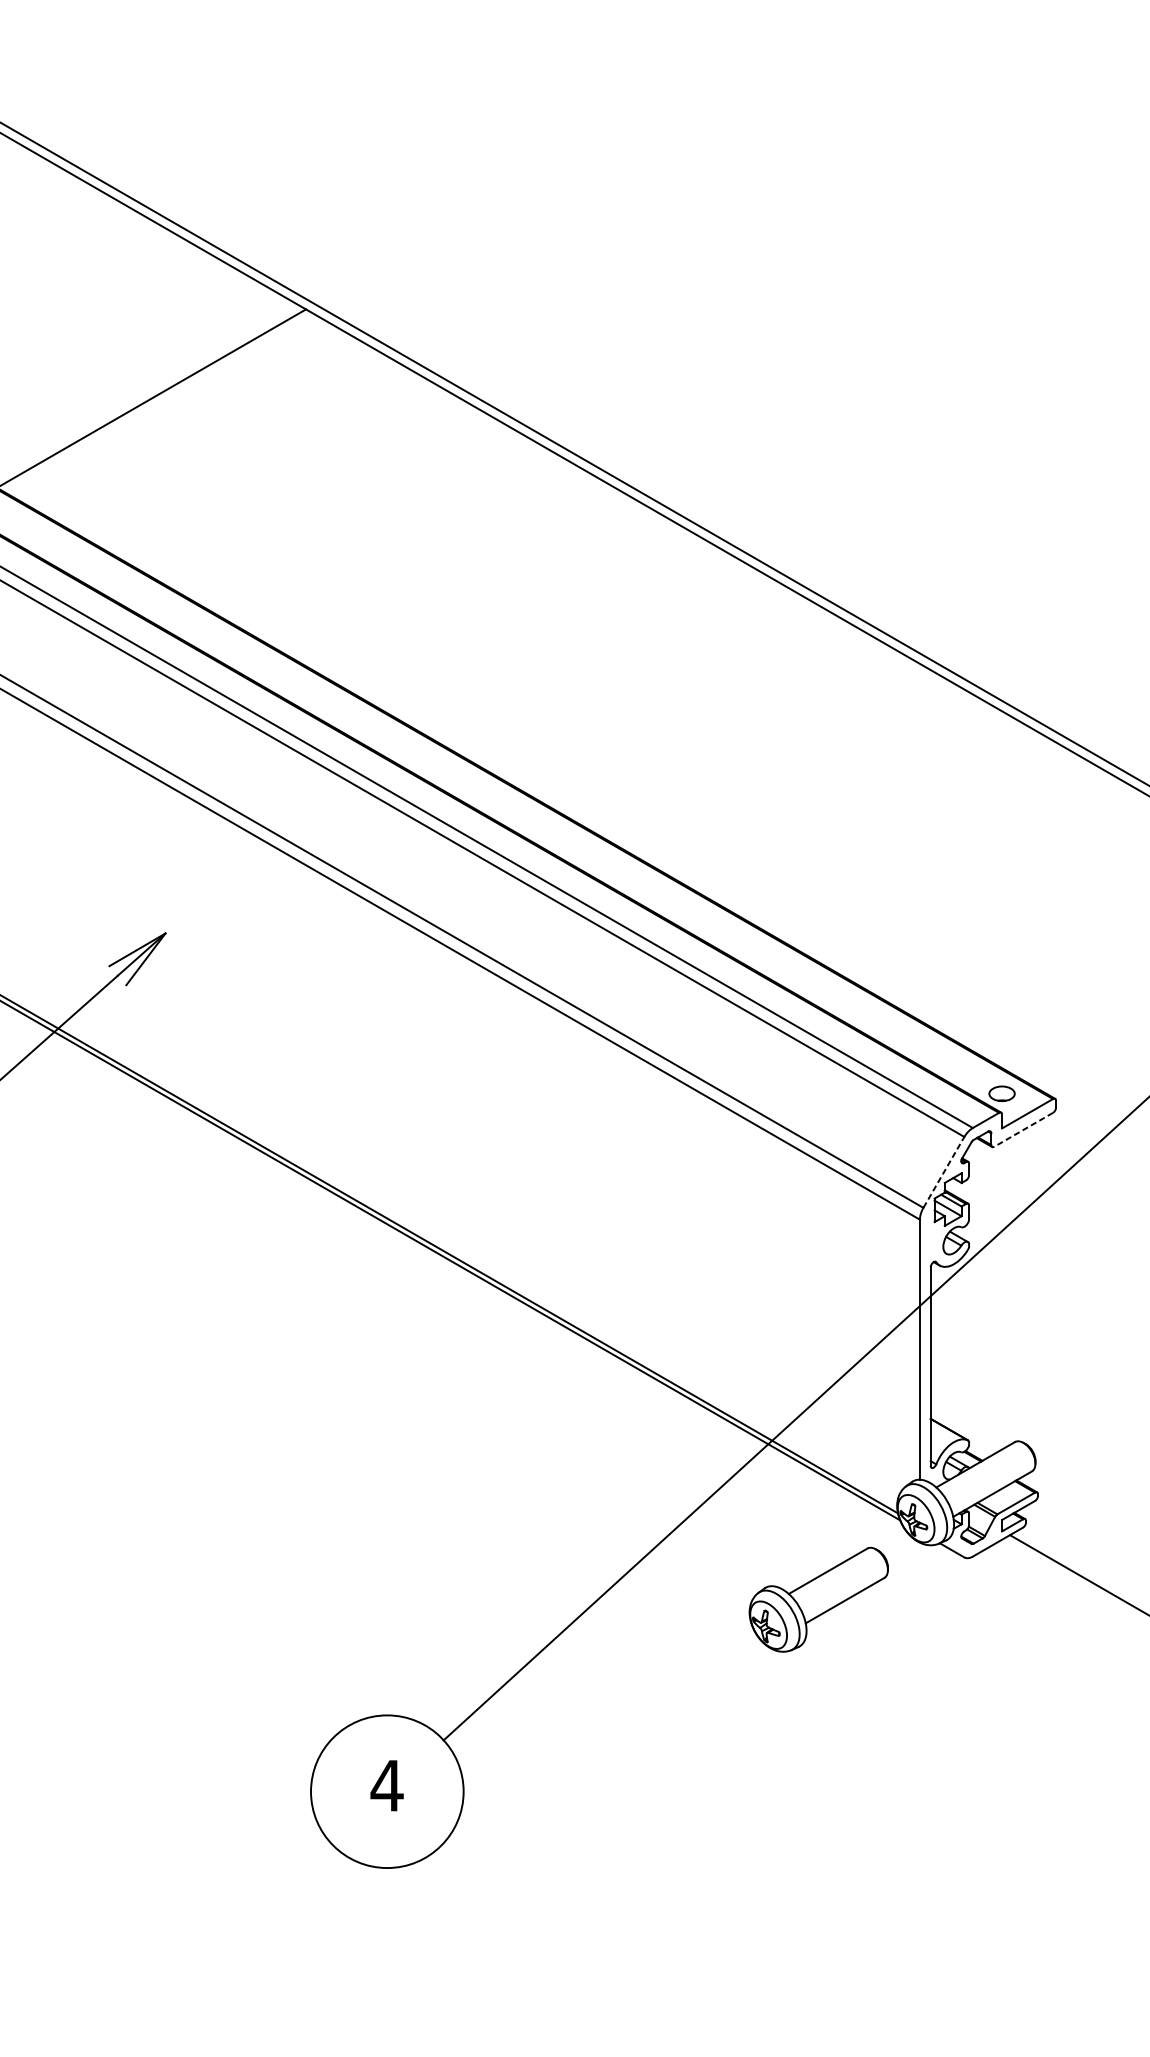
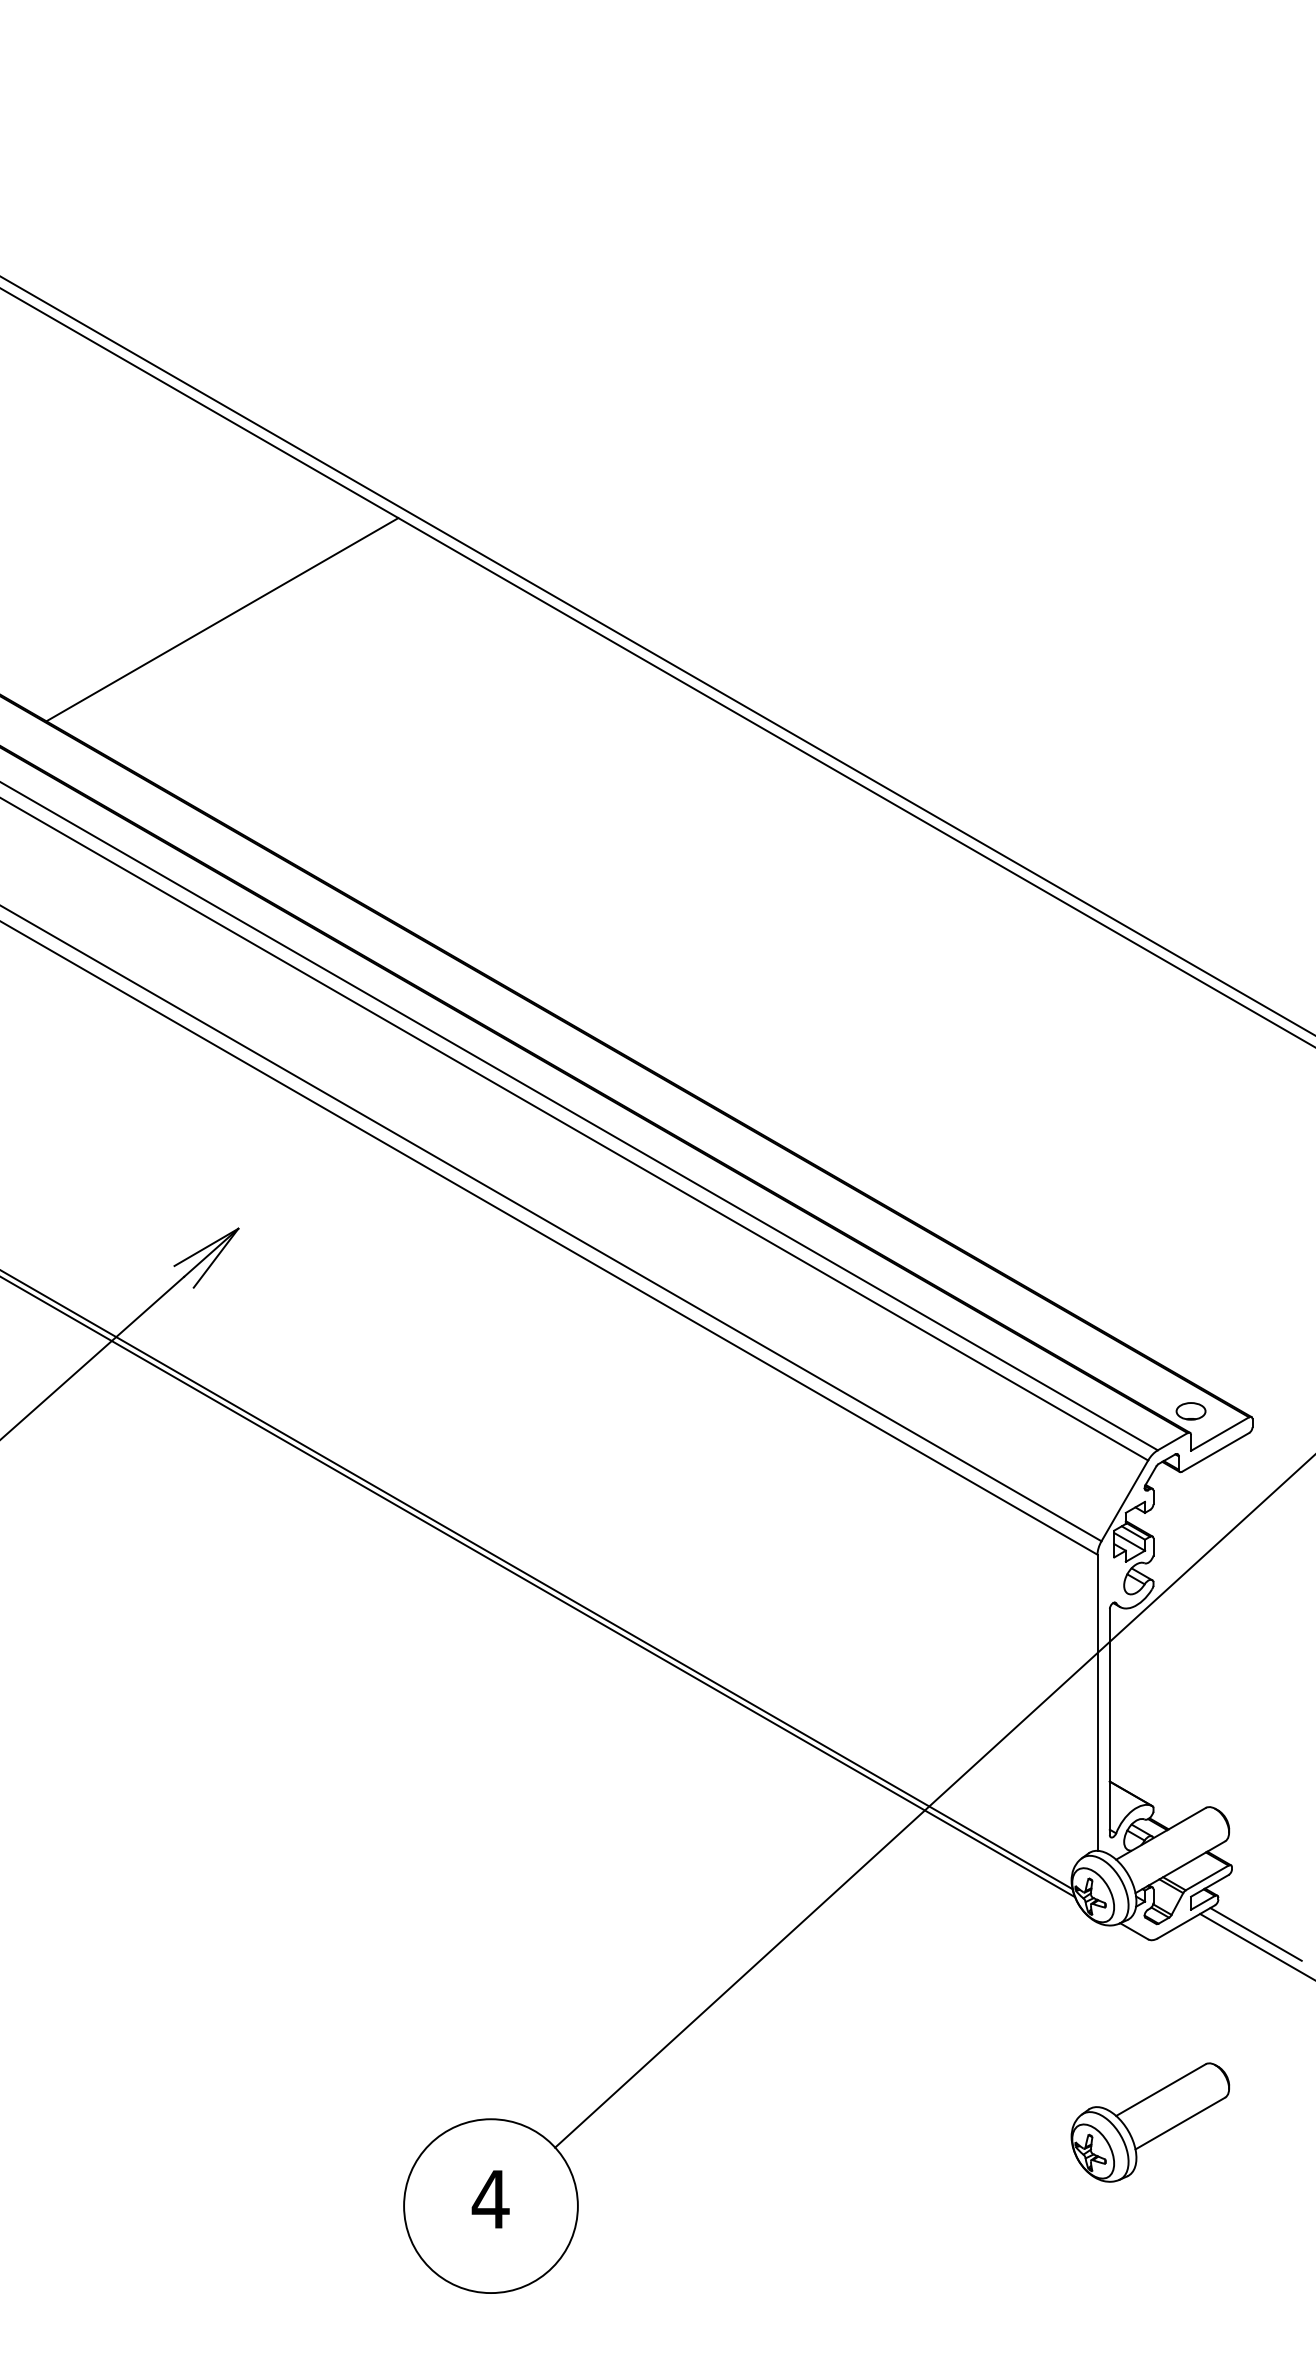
line: (1023, 1129) -> (1215, 1452), dashed -> solid
line: (943, 1172) -> (1124, 1500), dashed -> solid
line: (1058, 1553) -> (1255, 1934), added
part: (818, 1599) -> (1150, 2122), moved

